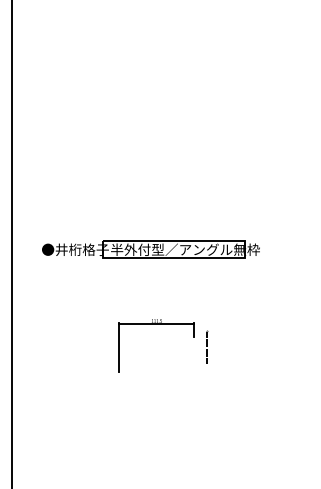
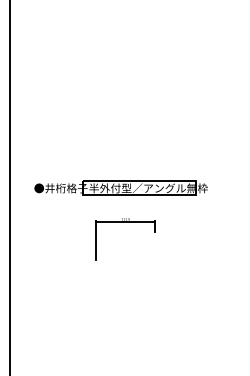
part: (156, 324) -> (125, 222), moved
line: (206, 347) -> (165, 266), removed

